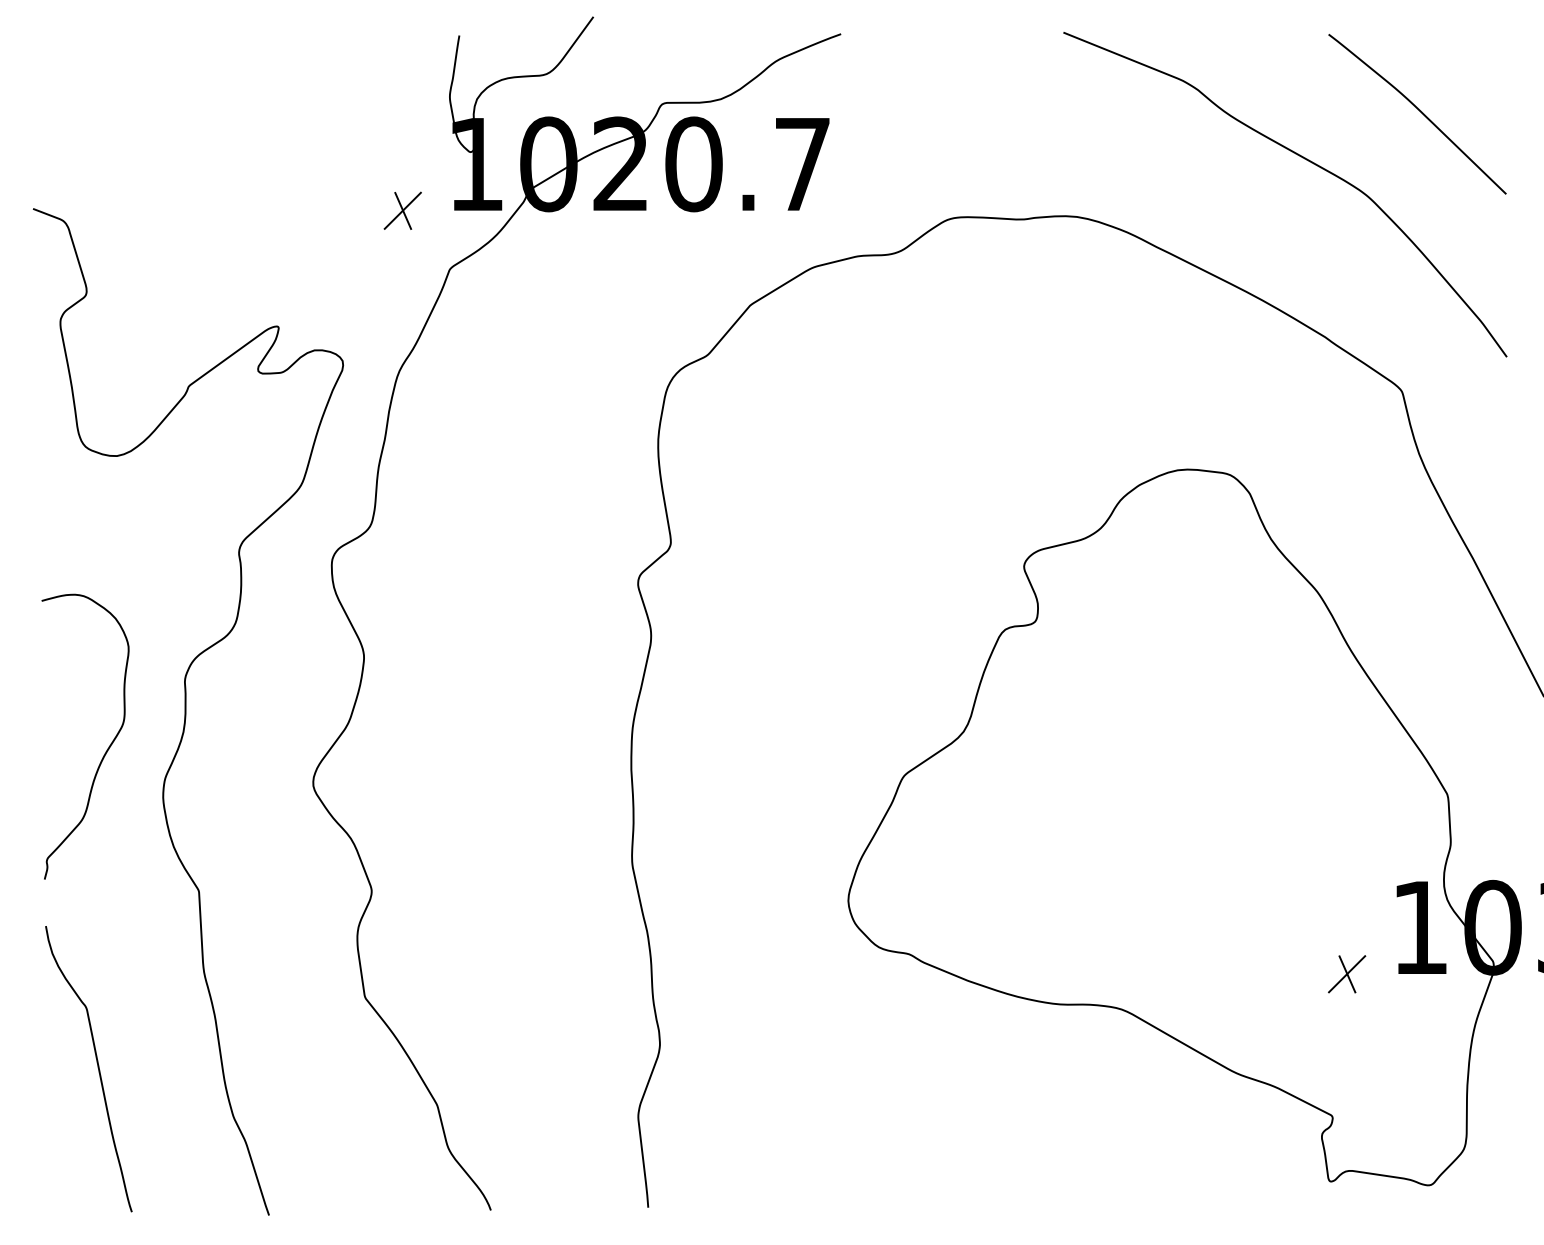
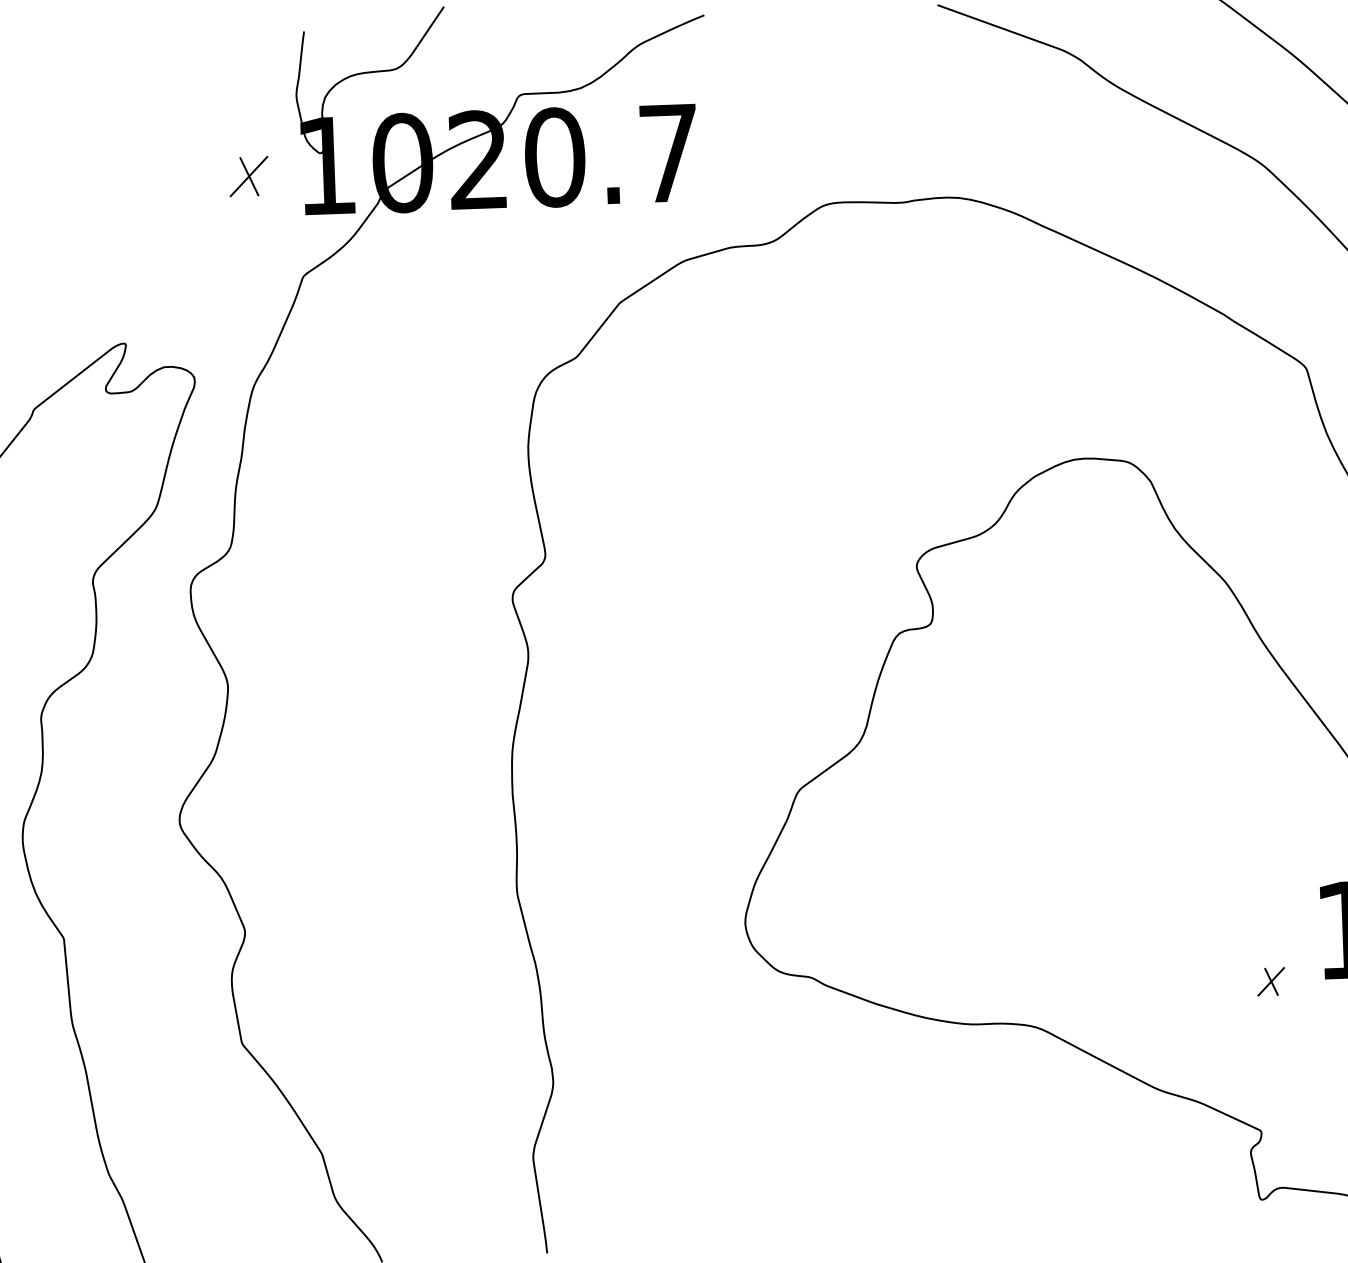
part: (402, 210) -> (248, 176), moved
part: (1347, 974) -> (1271, 981), size x0.7

